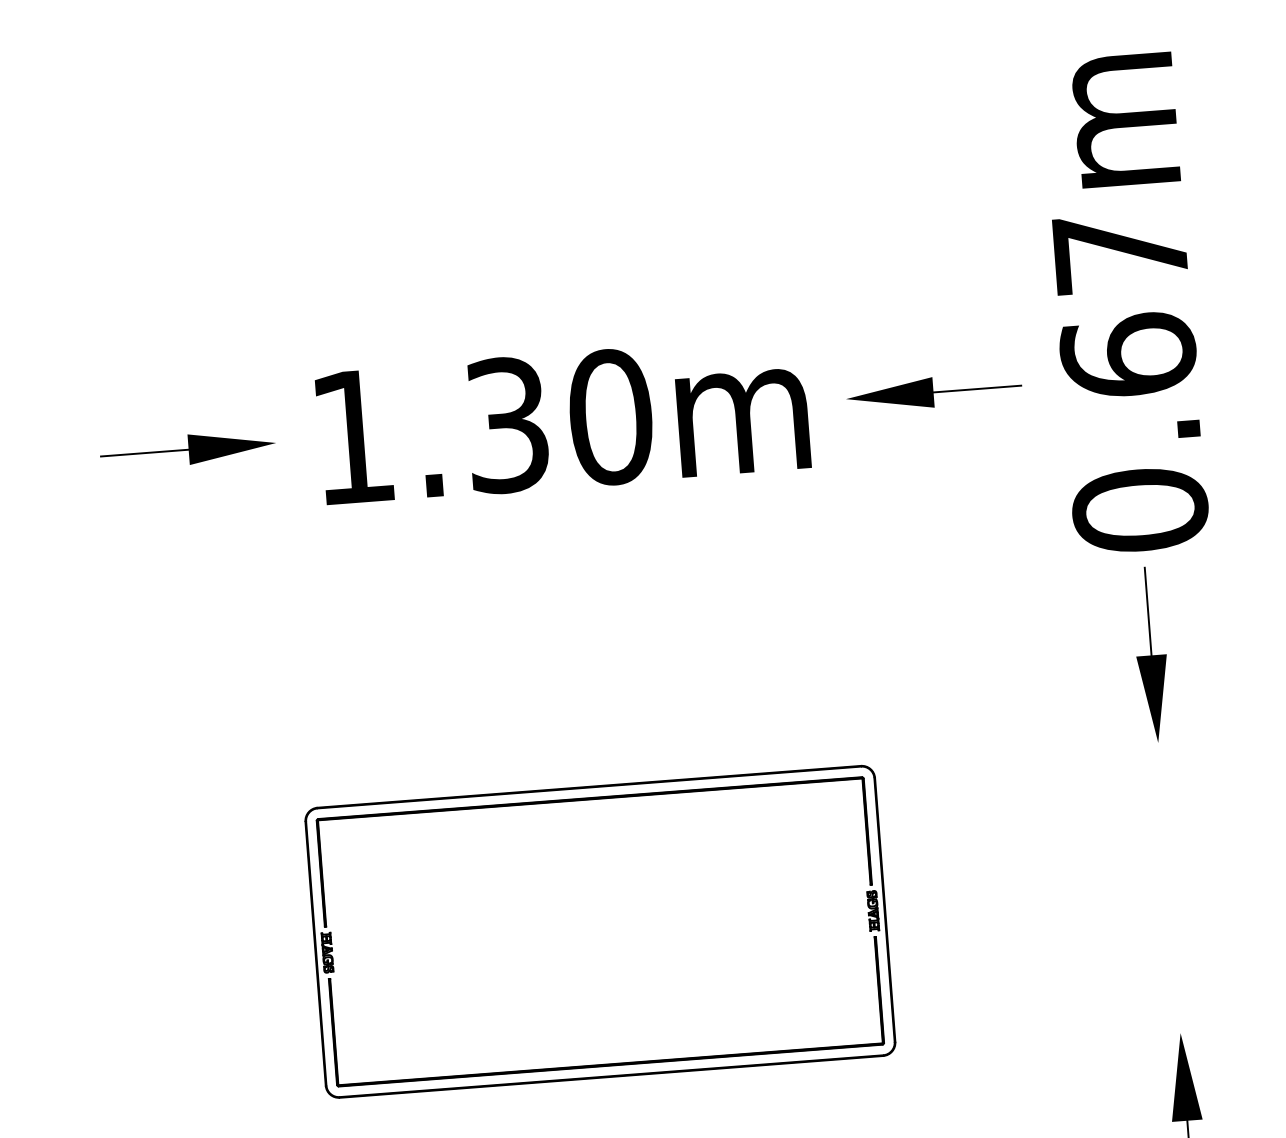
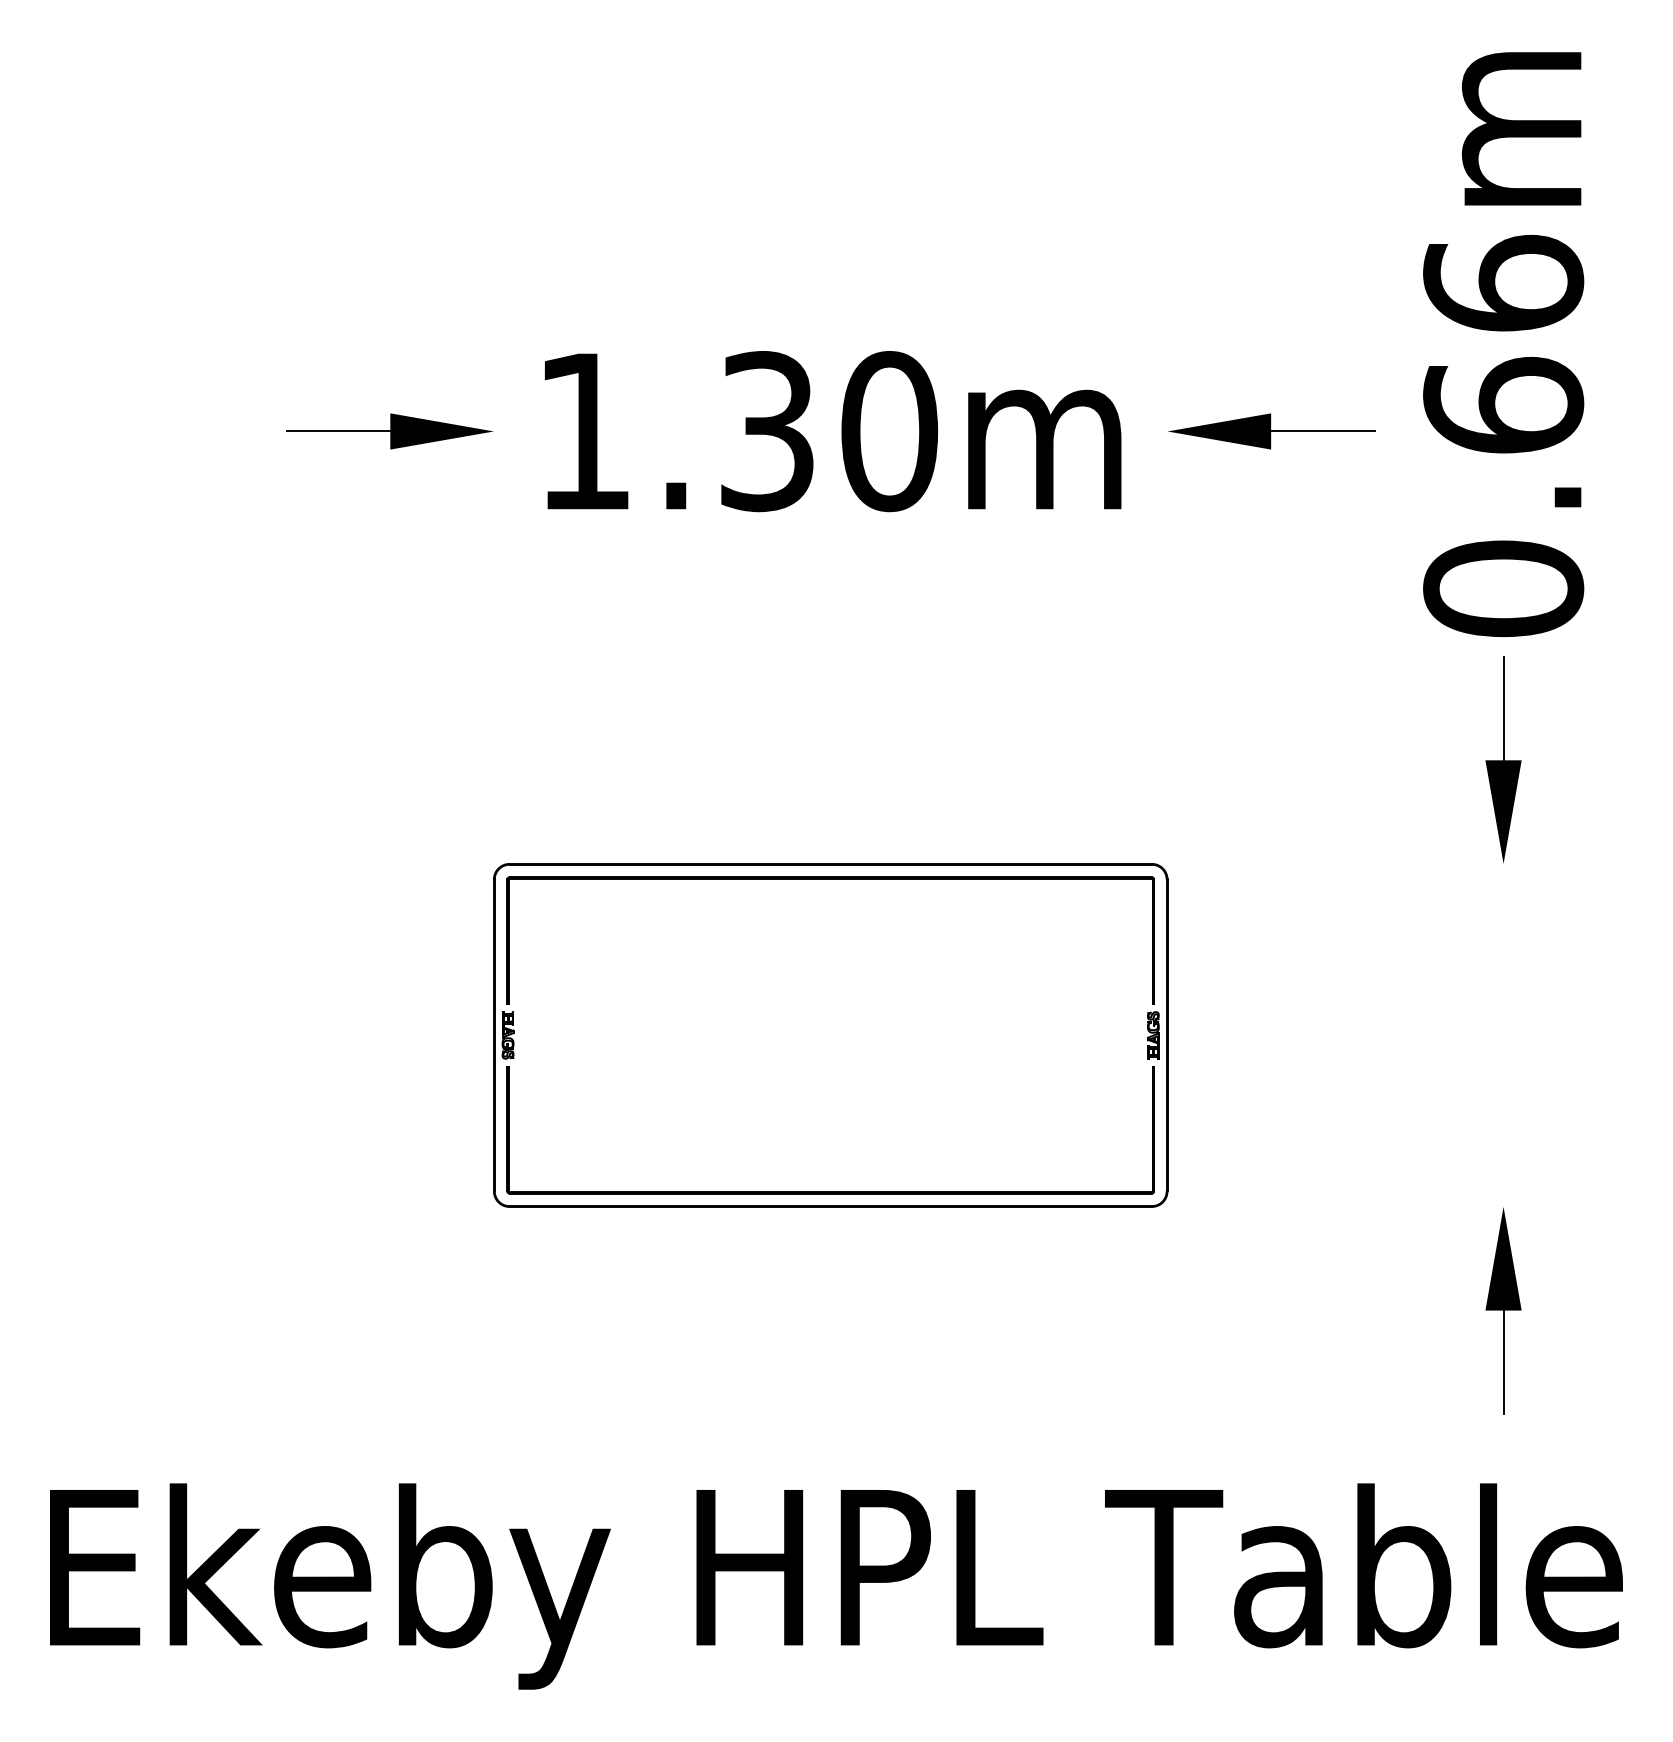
text: (1120, 251) -> (1503, 282), 0.67m -> 0.66m

